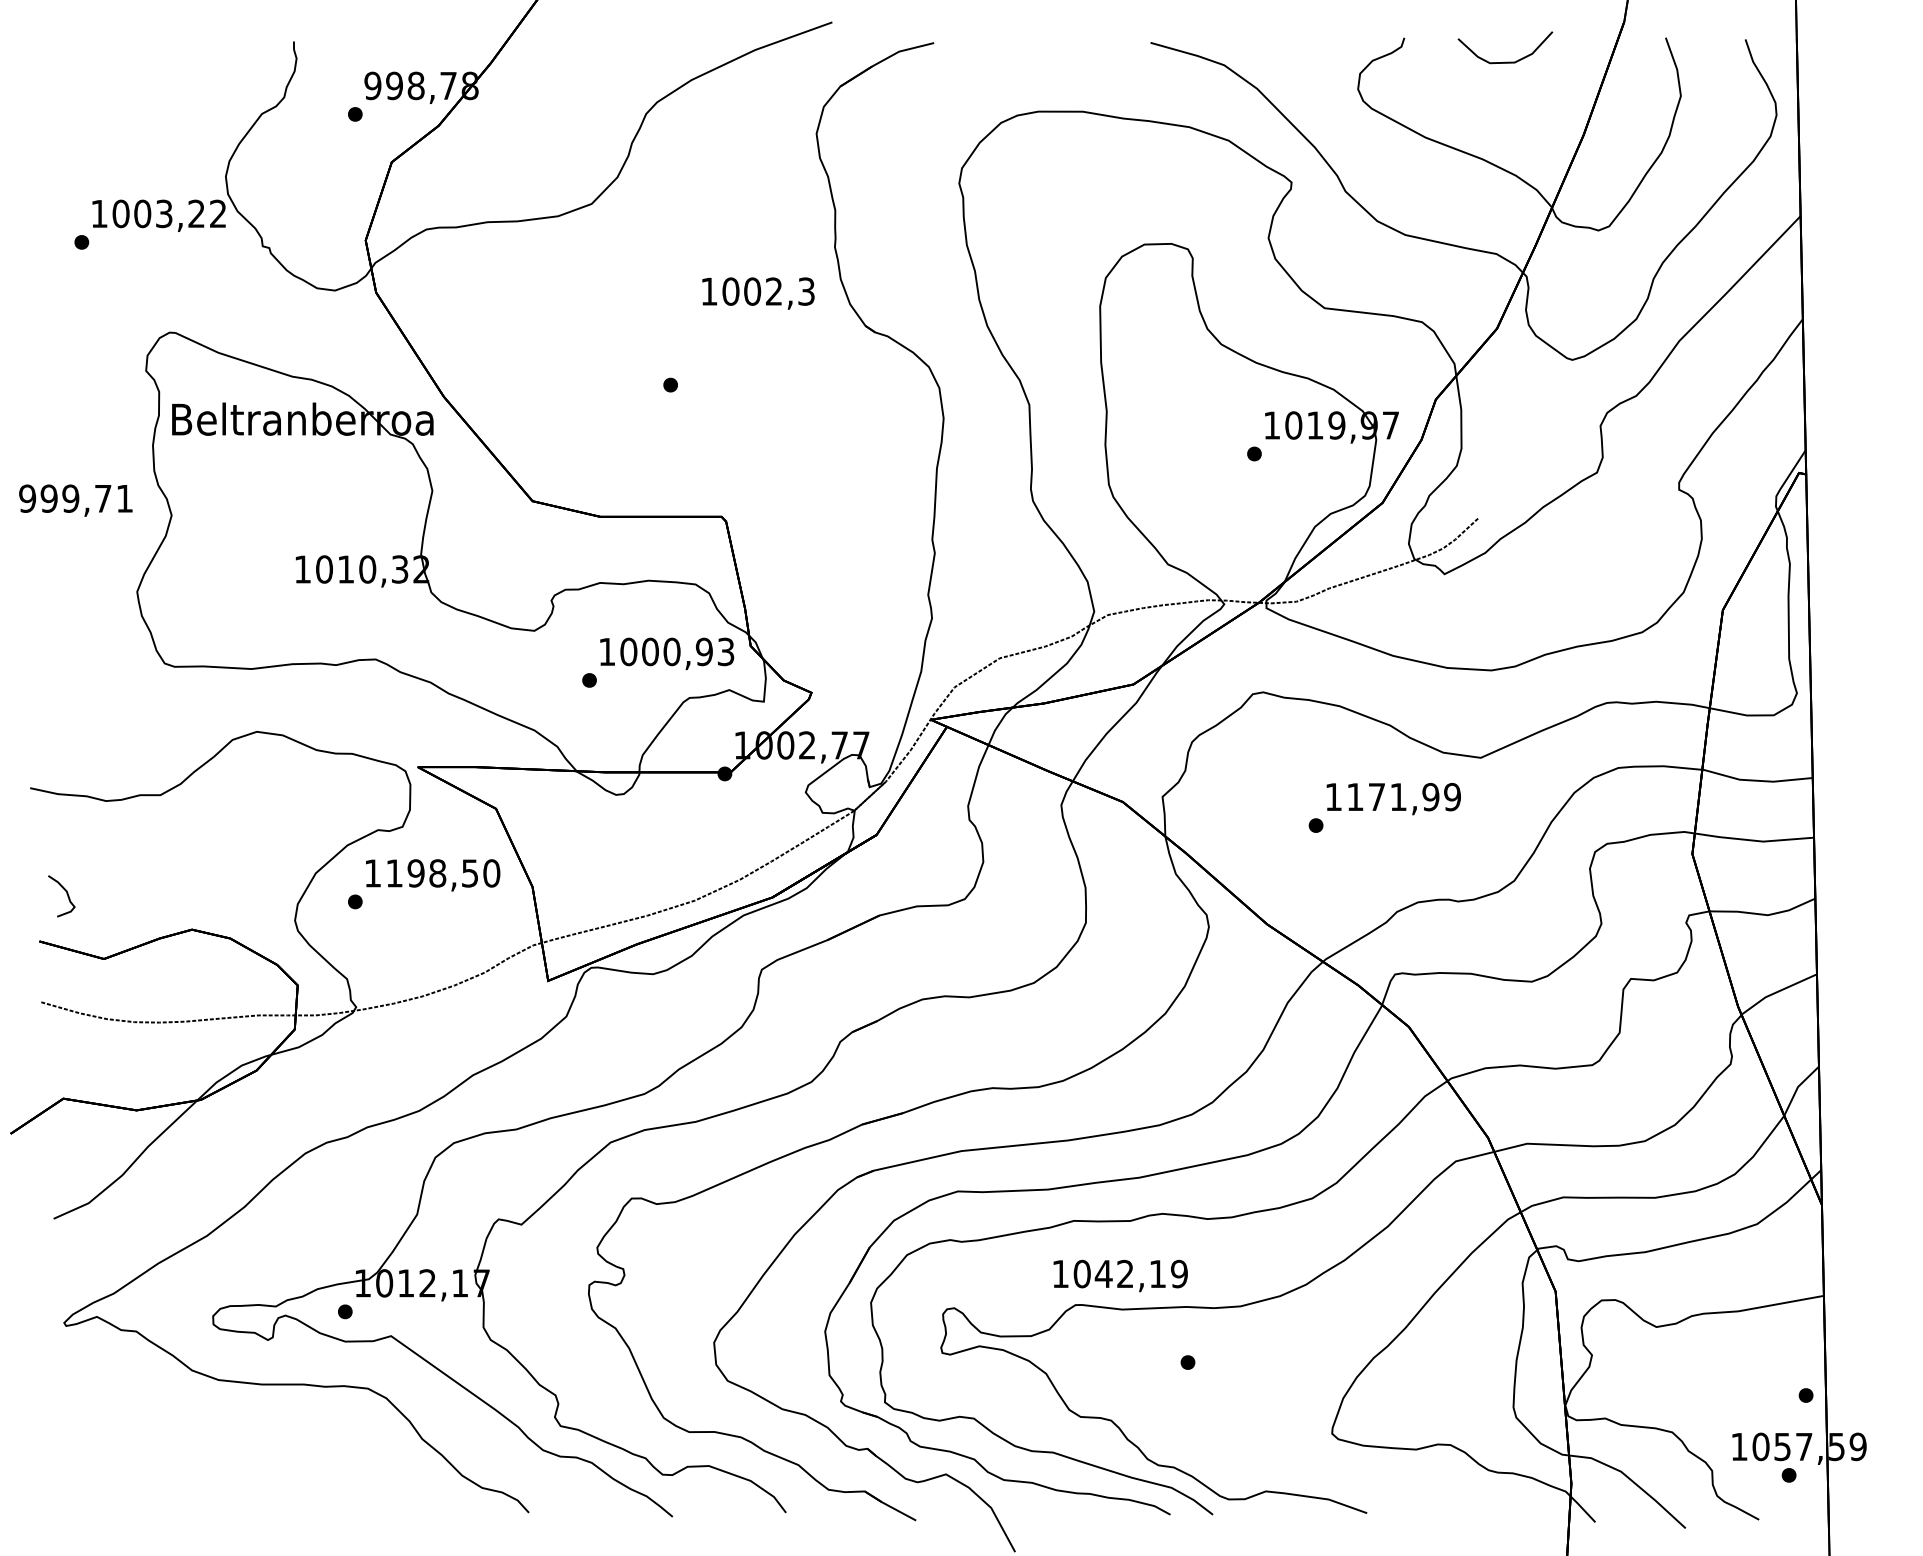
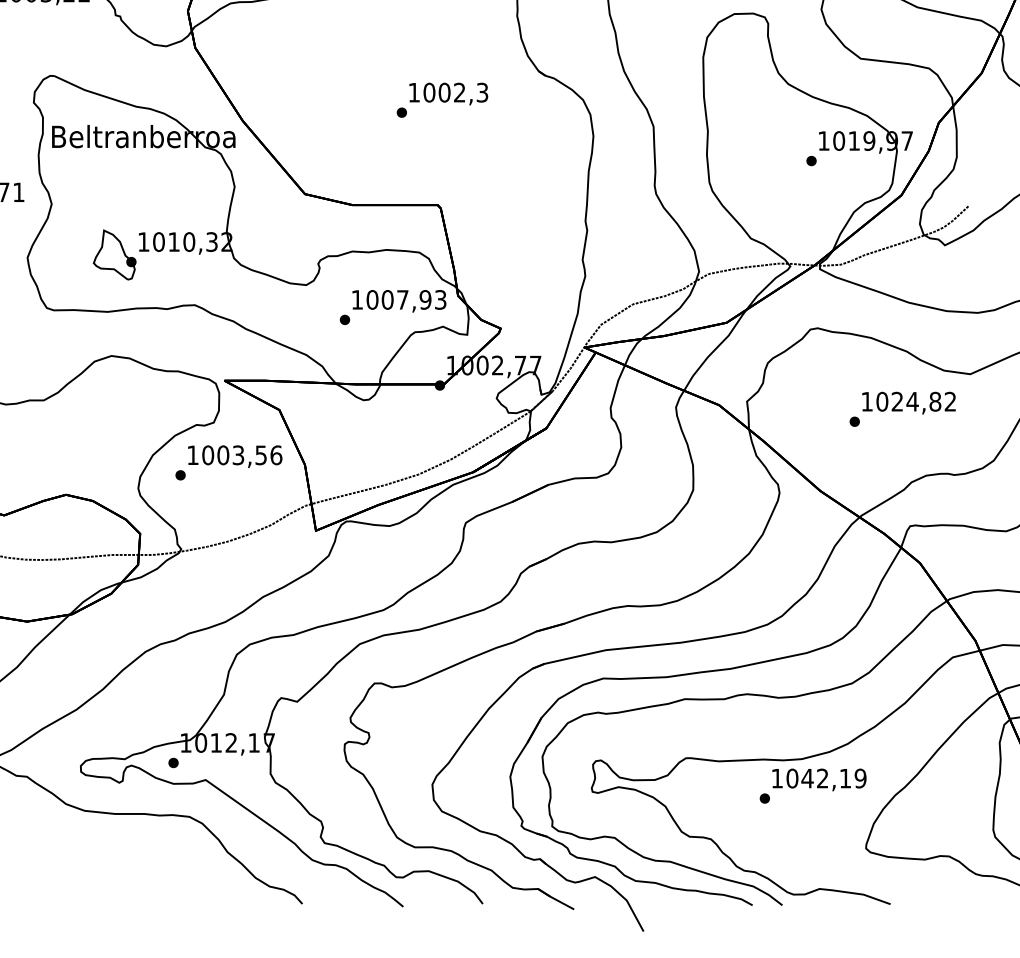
text: (758, 293) -> (448, 94), moved
part: (261, 587) -> (114, 254), added
text: (671, 651) -> (402, 299), 1000,93 -> 1007,93
text: (1403, 796) -> (916, 401), 1171,99 -> 1024,82
text: (443, 873) -> (242, 455), 1198,50 -> 1003,56
text: (1120, 1275) -> (819, 779), moved

